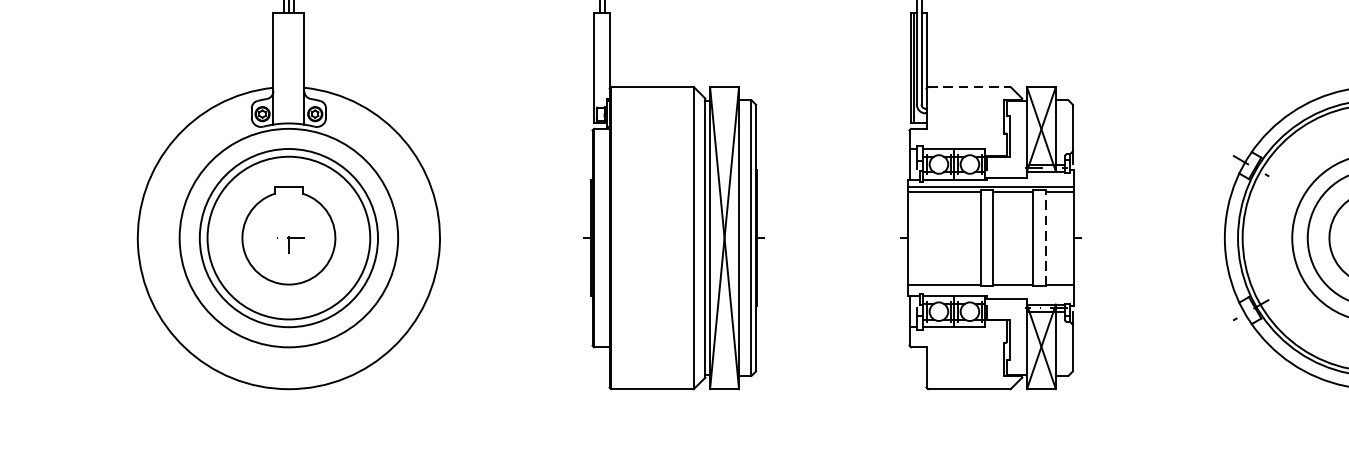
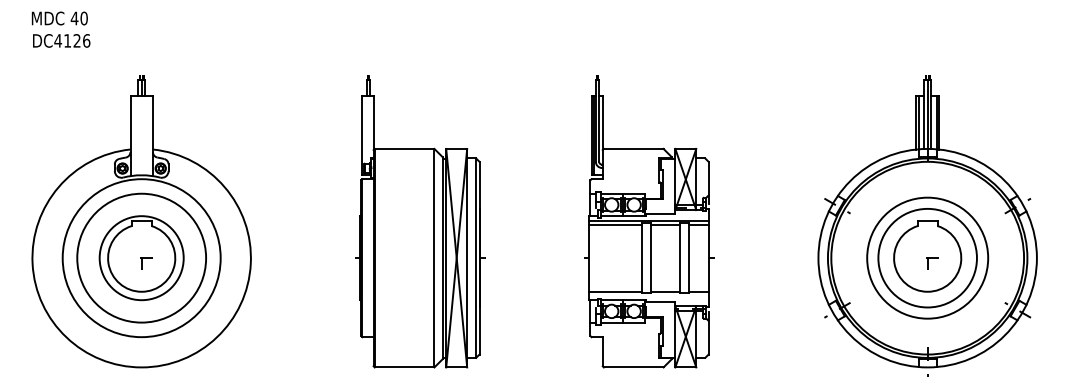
line: (969, 86) -> (633, 148), dashed -> solid
circle: (288, 238) -> (141, 258), size x0.71
line: (1046, 238) -> (689, 258), dashed -> solid

